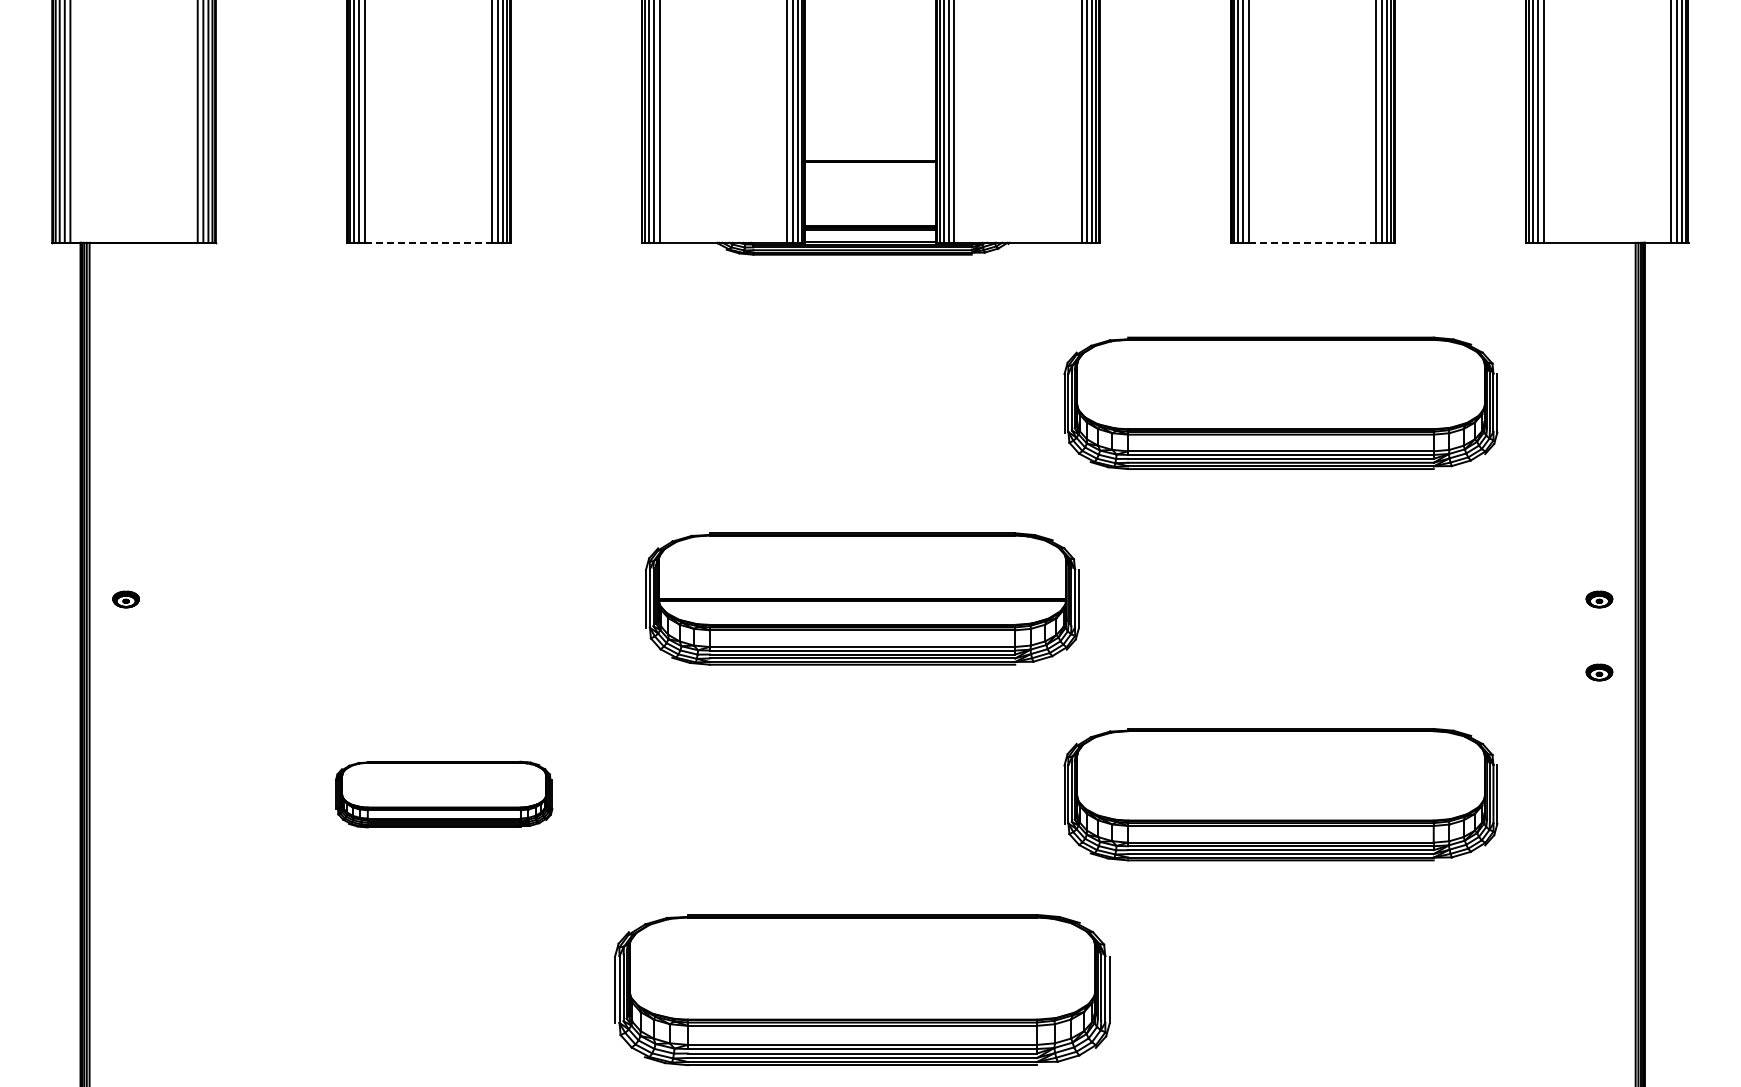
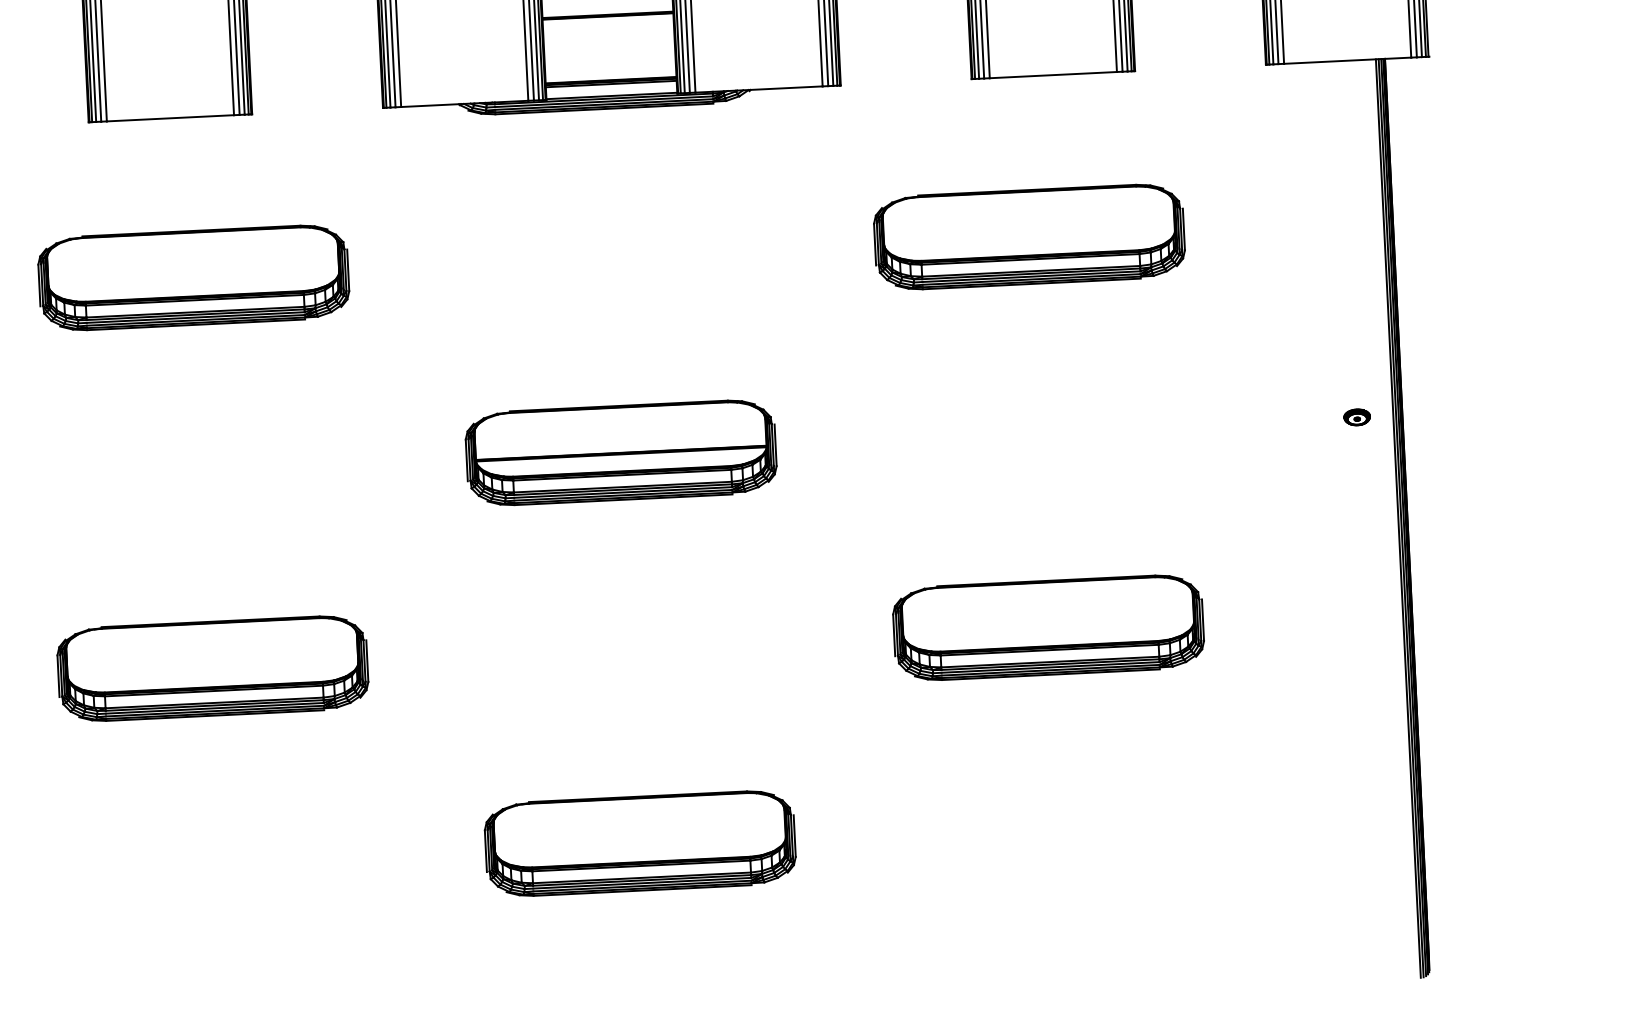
line: (428, 242) -> (170, 118), dashed -> solid
line: (1312, 242) -> (1053, 74), dashed -> solid
part: (443, 403) -> (193, 278), added
part: (1280, 403) -> (1029, 237), size x0.71
part: (862, 598) -> (621, 452), size x0.71
part: (1599, 672) -> (1360, 490), removed
part: (443, 794) -> (212, 668), size x1.43
part: (1280, 794) -> (1048, 627), size x0.71
part: (862, 990) -> (640, 843), size x0.62

